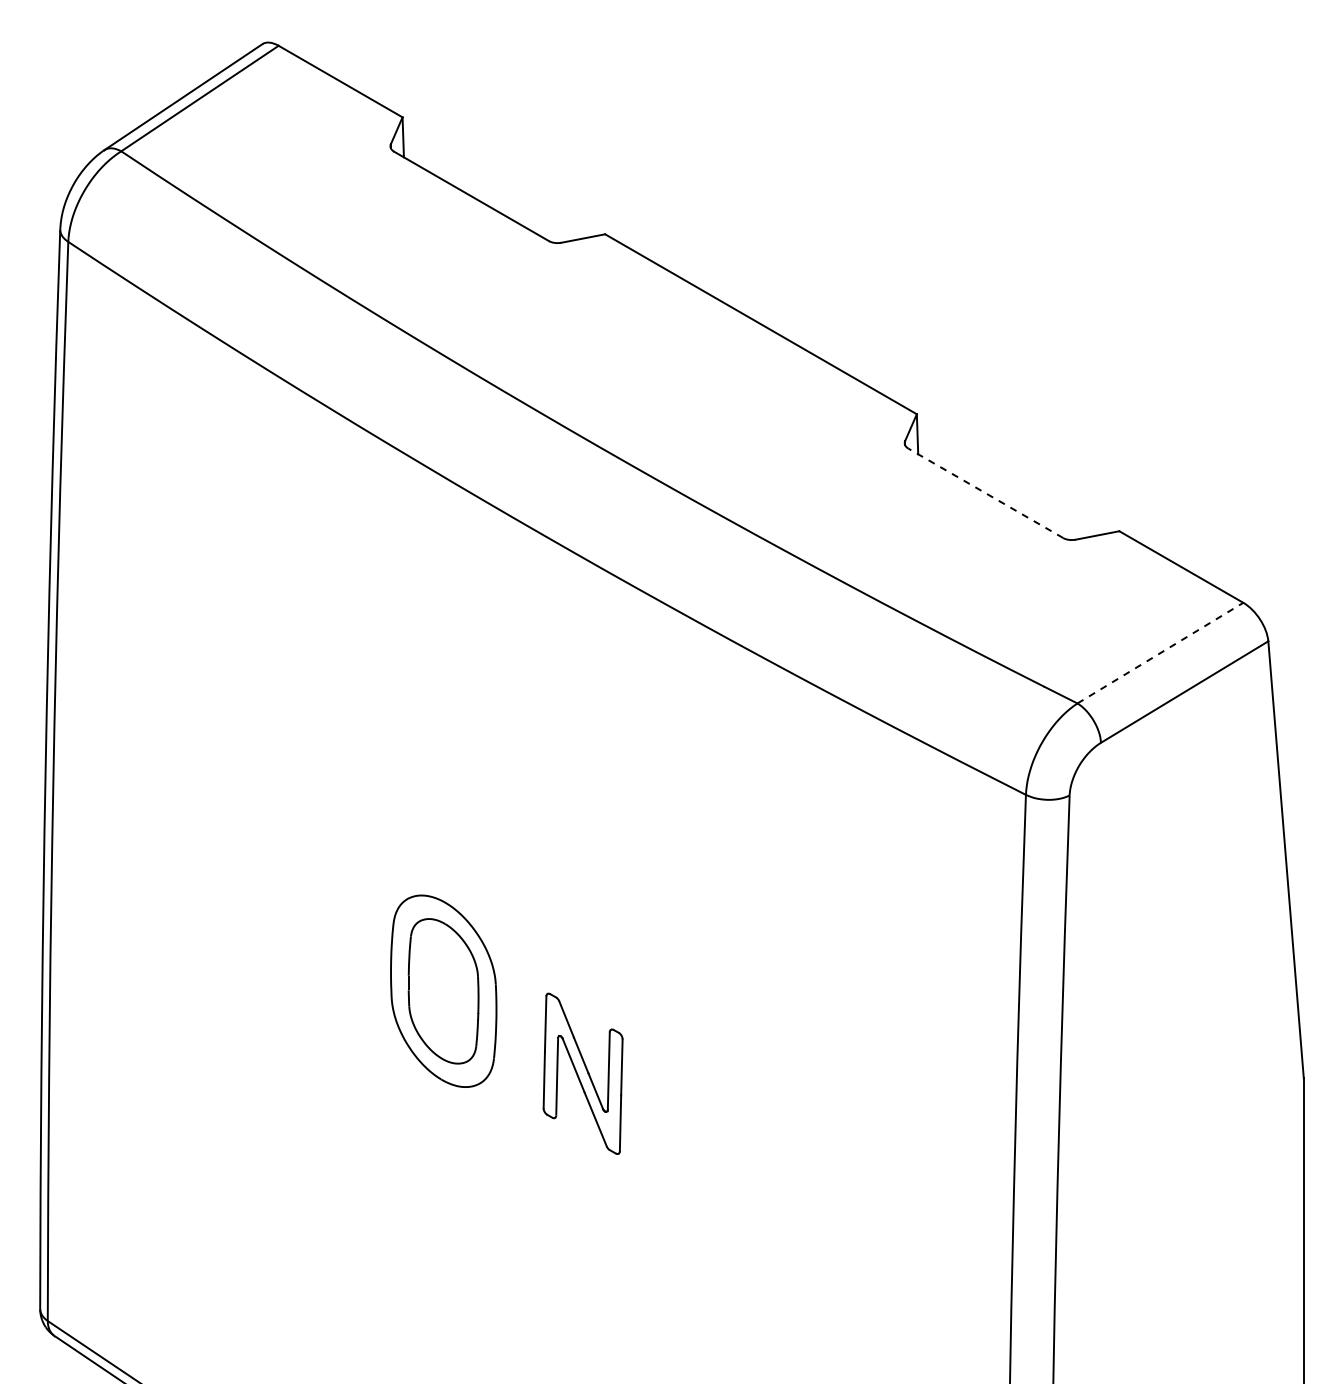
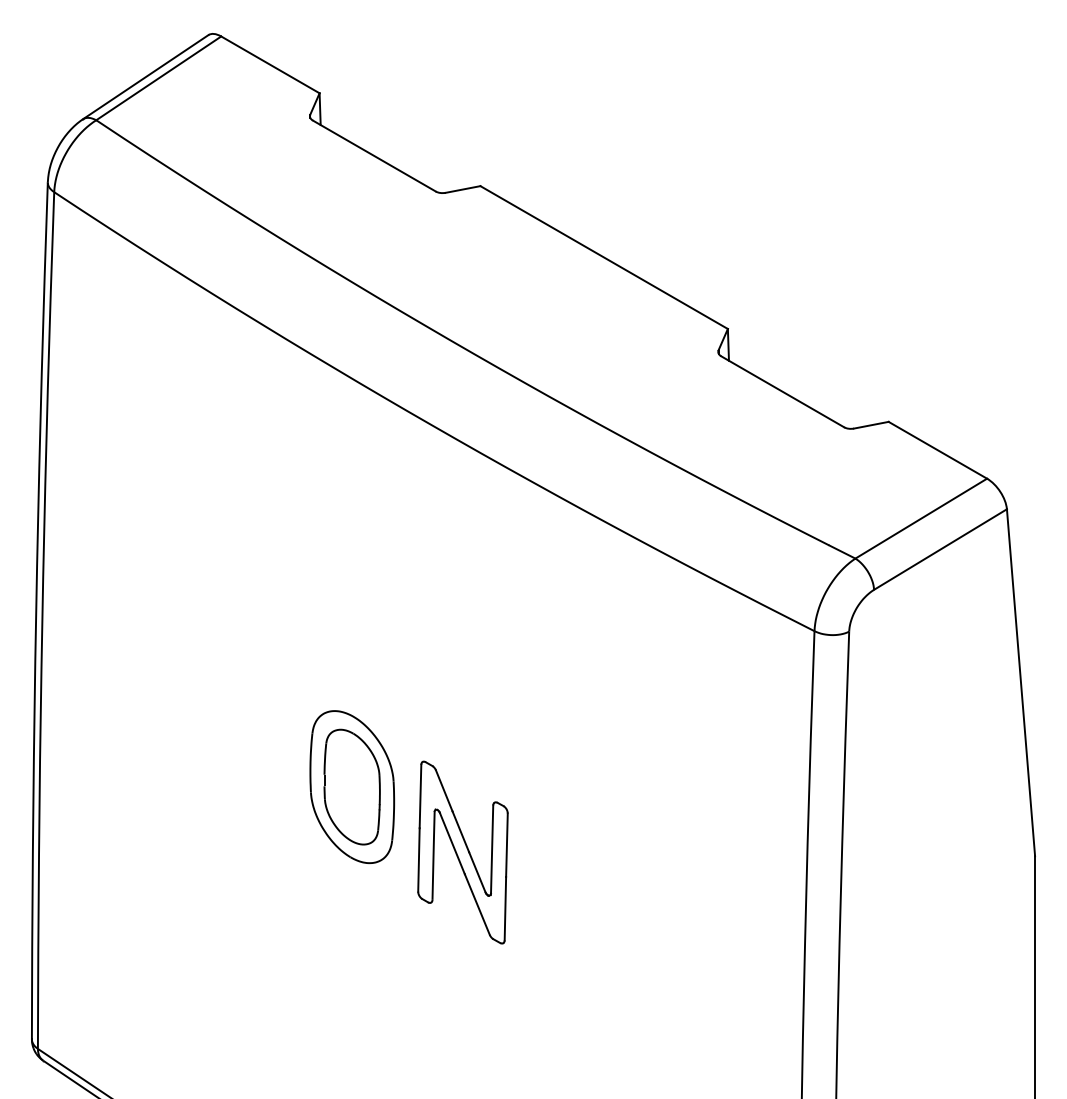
line: (985, 493) -> (782, 391), dashed -> solid
line: (1160, 653) -> (921, 518), dashed -> solid
part: (582, 1073) -> (462, 852), size x1.43

